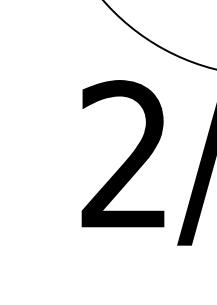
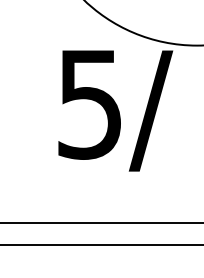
text: (124, 153) -> (89, 103), 2 -> 5

